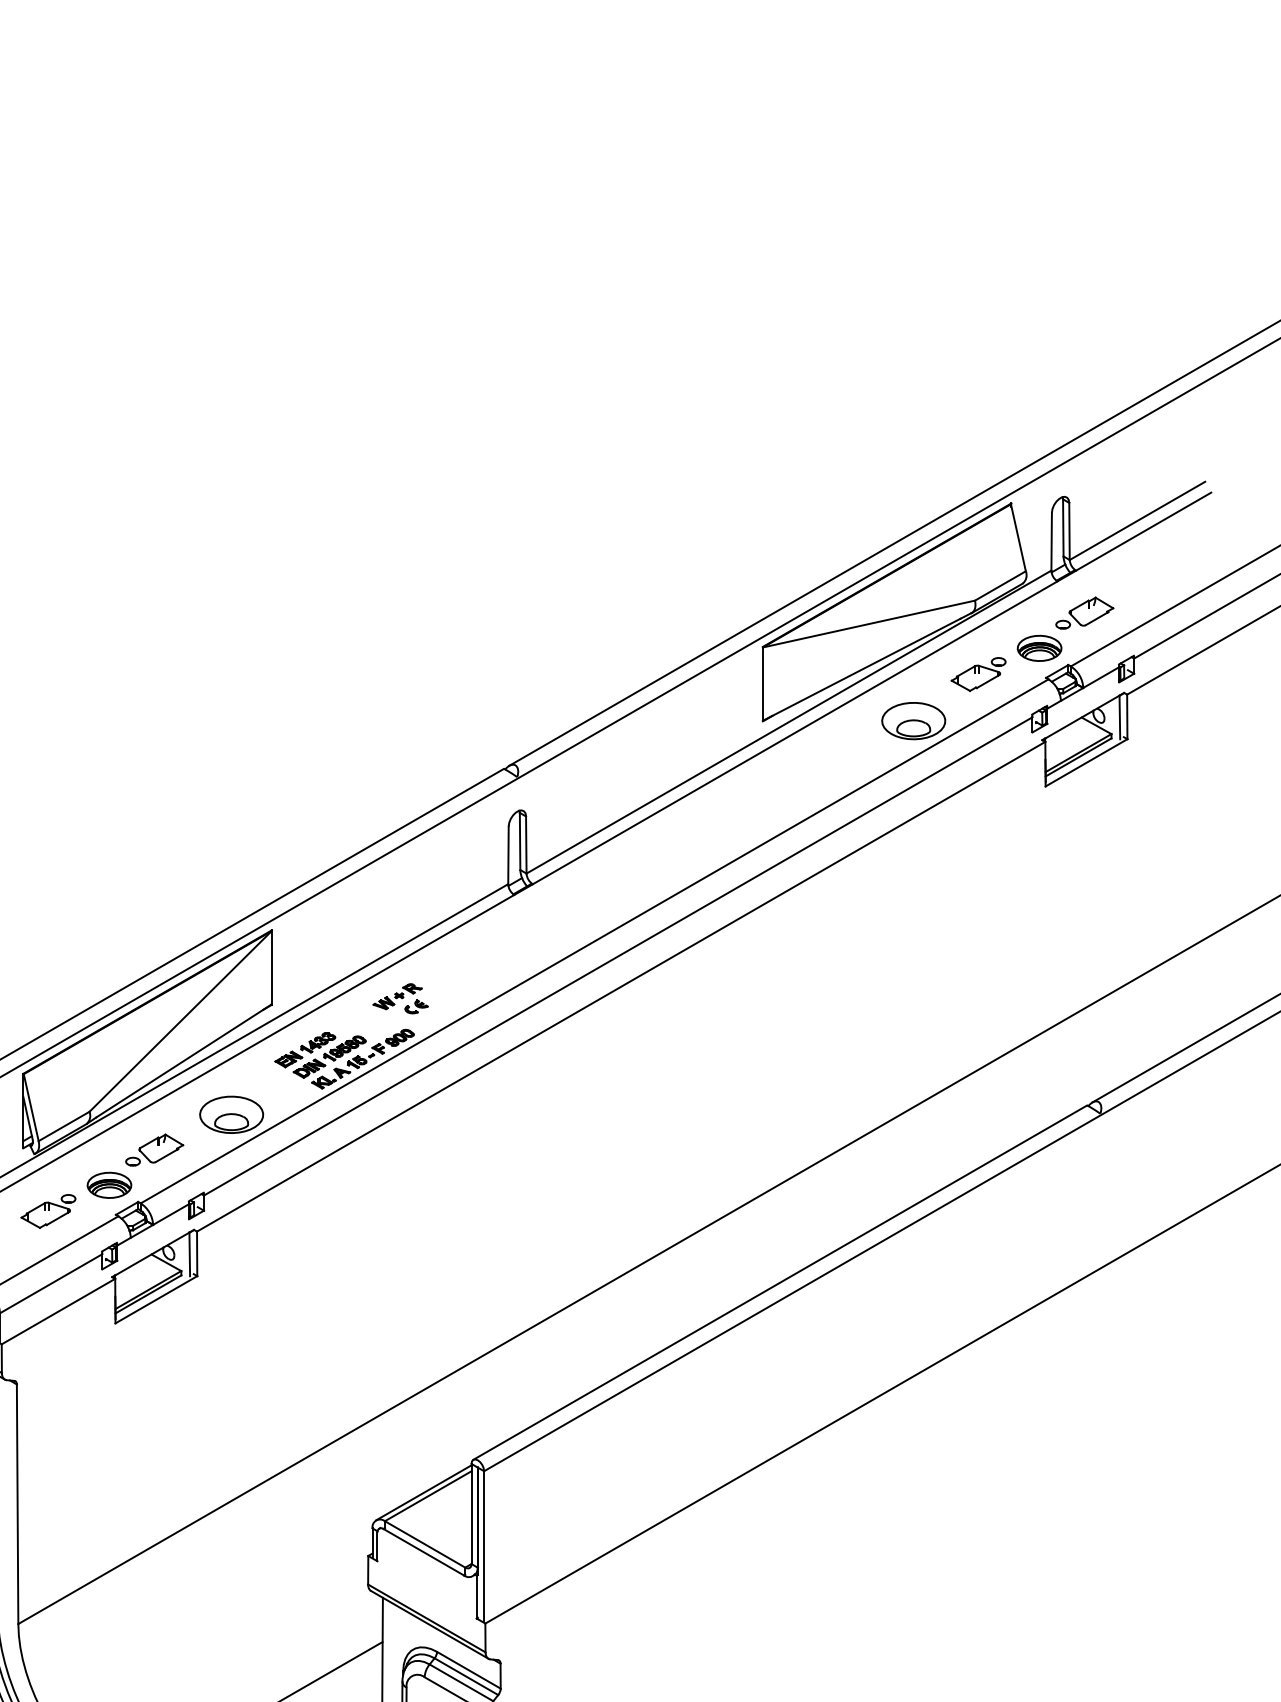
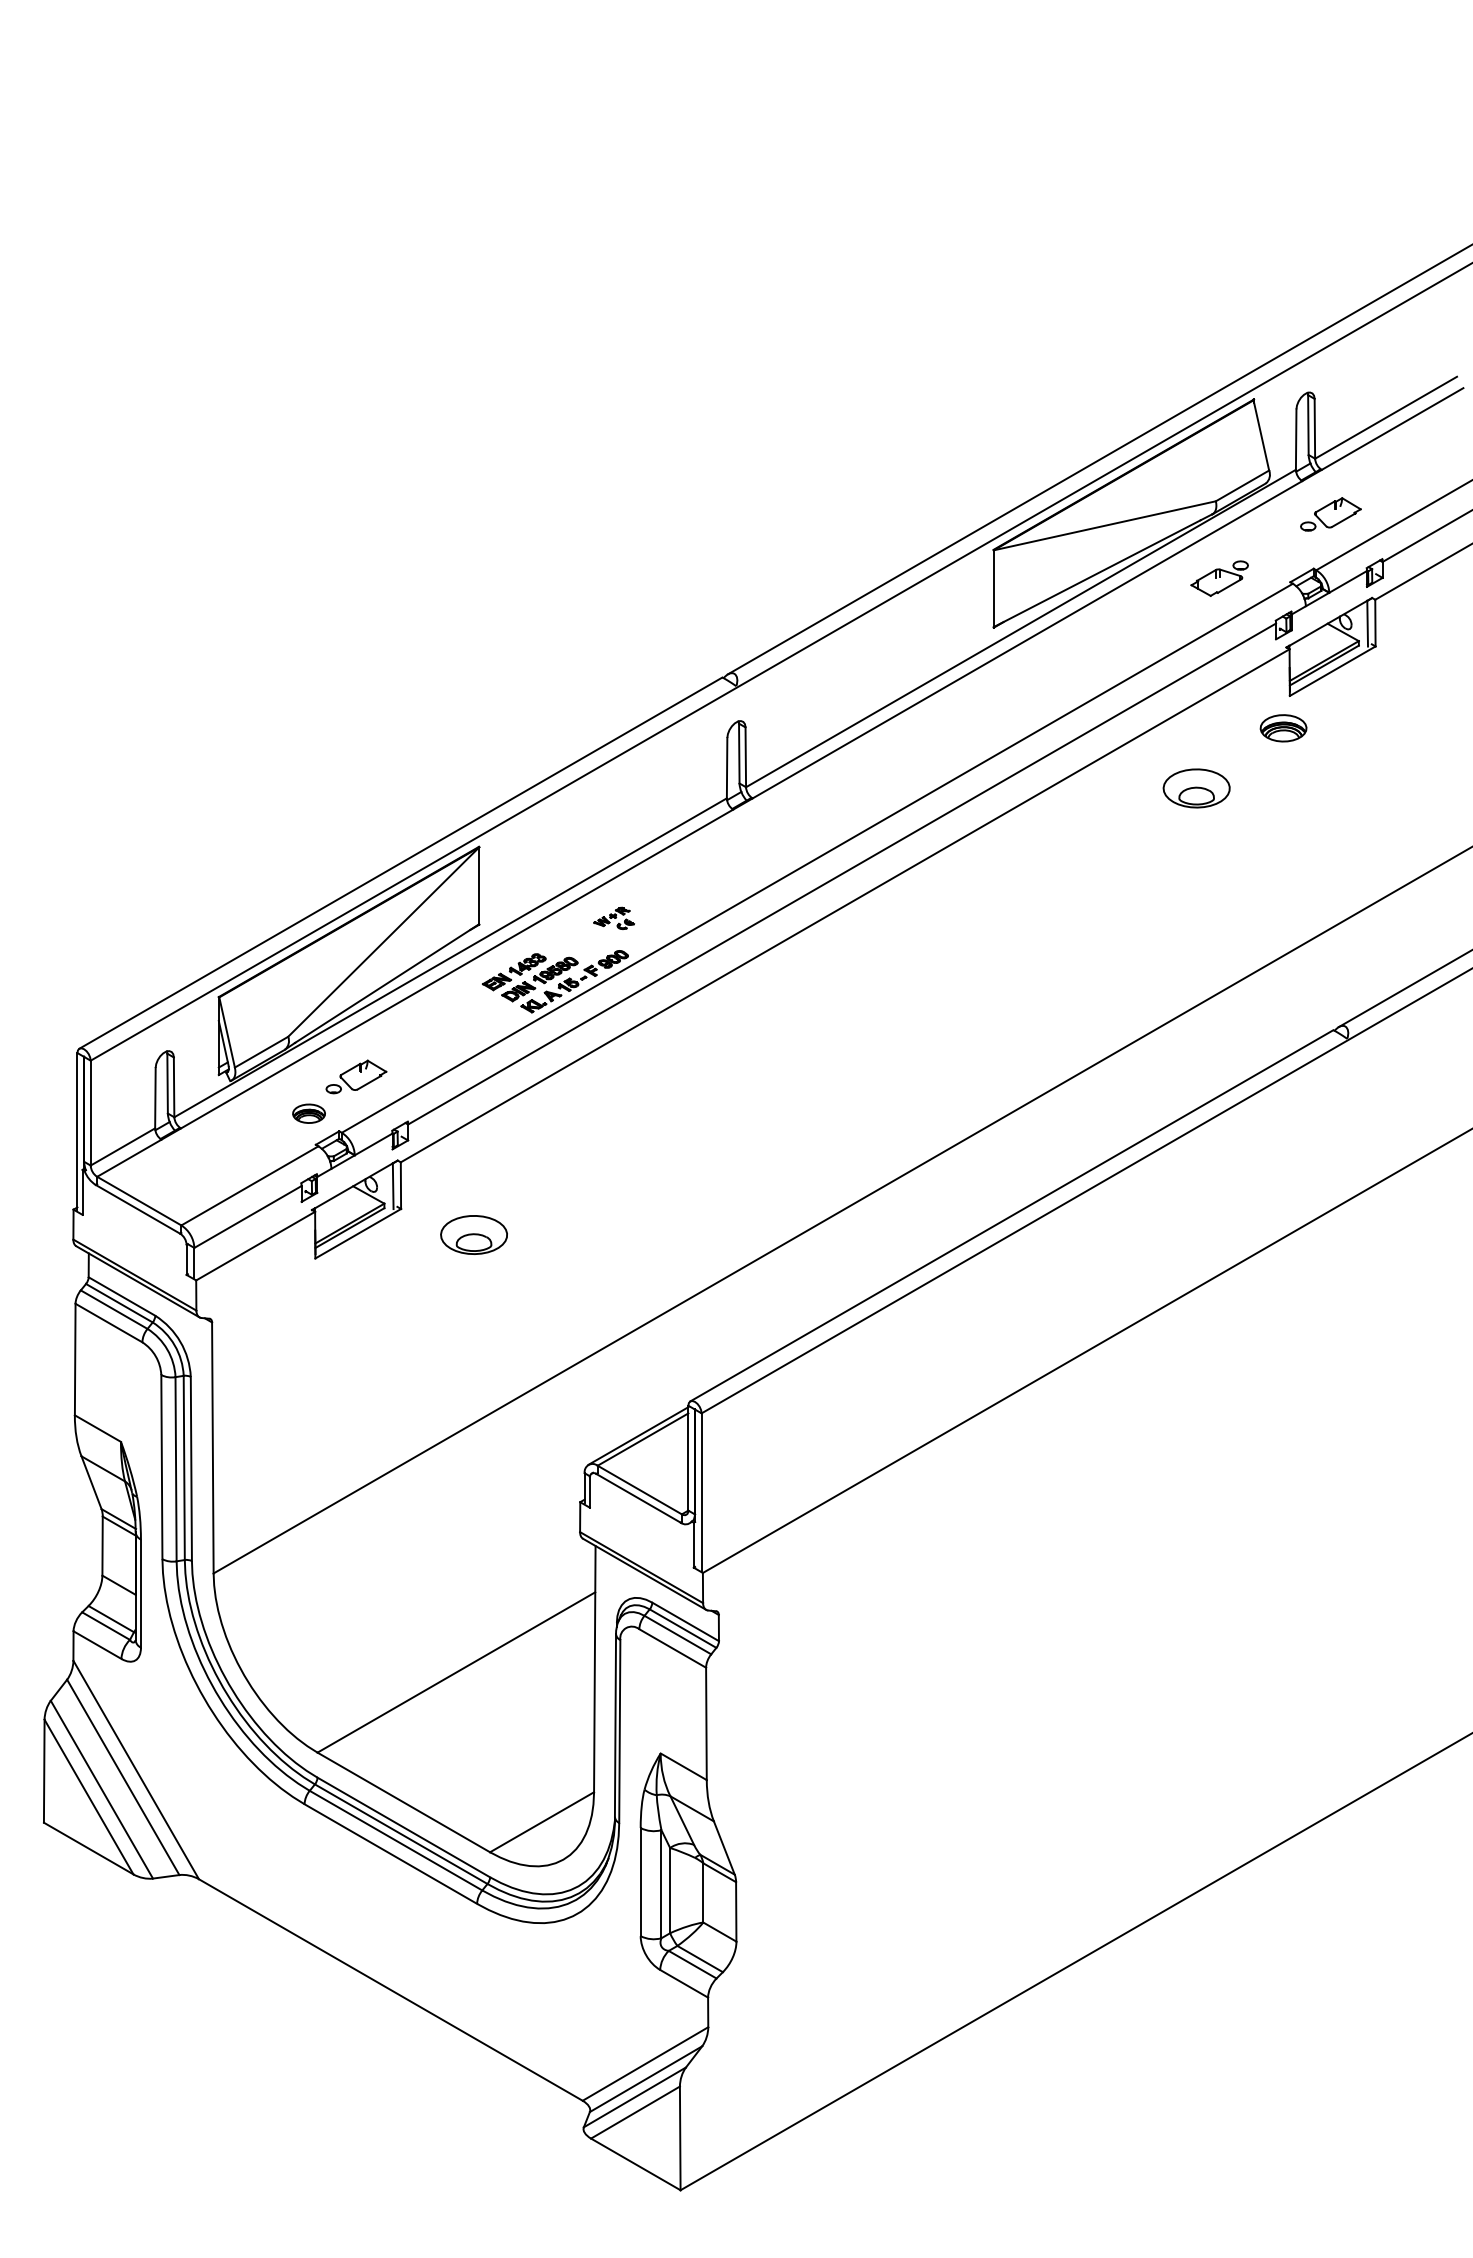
part: (1039, 648) -> (1283, 728), moved
part: (913, 721) -> (1196, 788), moved
part: (400, 998) -> (613, 918), size x0.7
part: (231, 1114) -> (473, 1234), moved
part: (108, 1184) -> (308, 1113), size x0.7
part: (48, 1211) -> (245, 1141), removed

